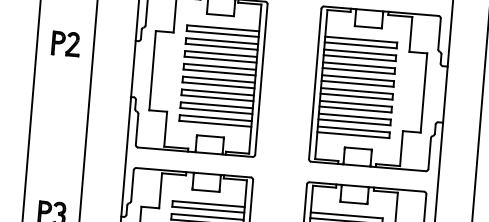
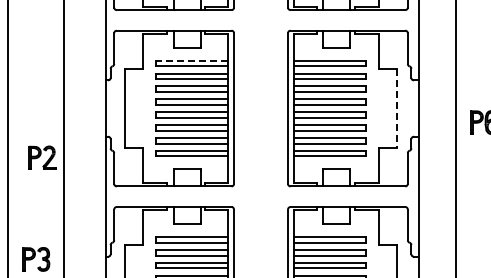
line: (222, 28) -> (191, 60), solid -> dashed
part: (66, 43) -> (42, 157), moved
line: (424, 92) -> (397, 108), solid -> dashed

